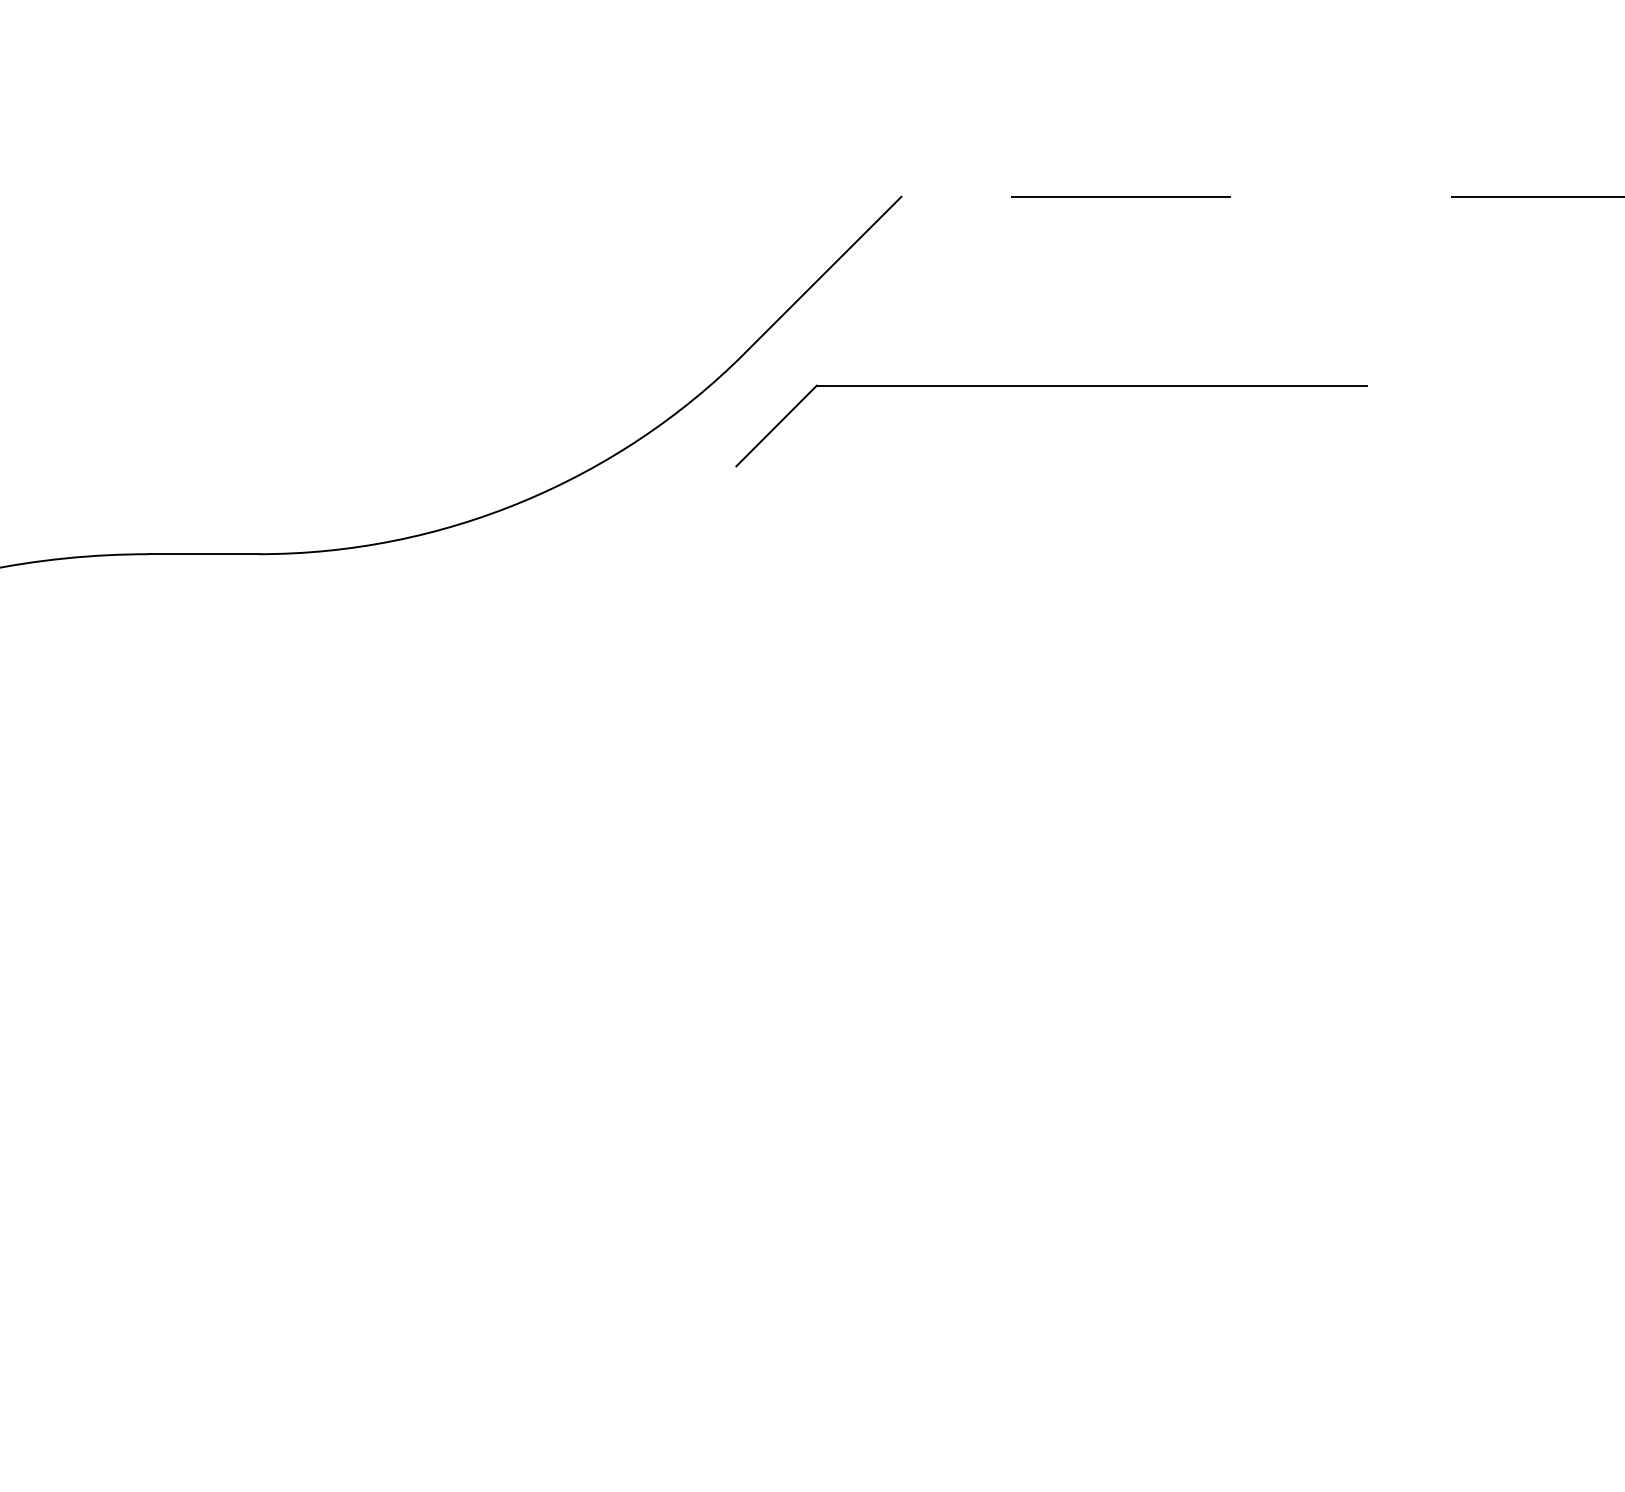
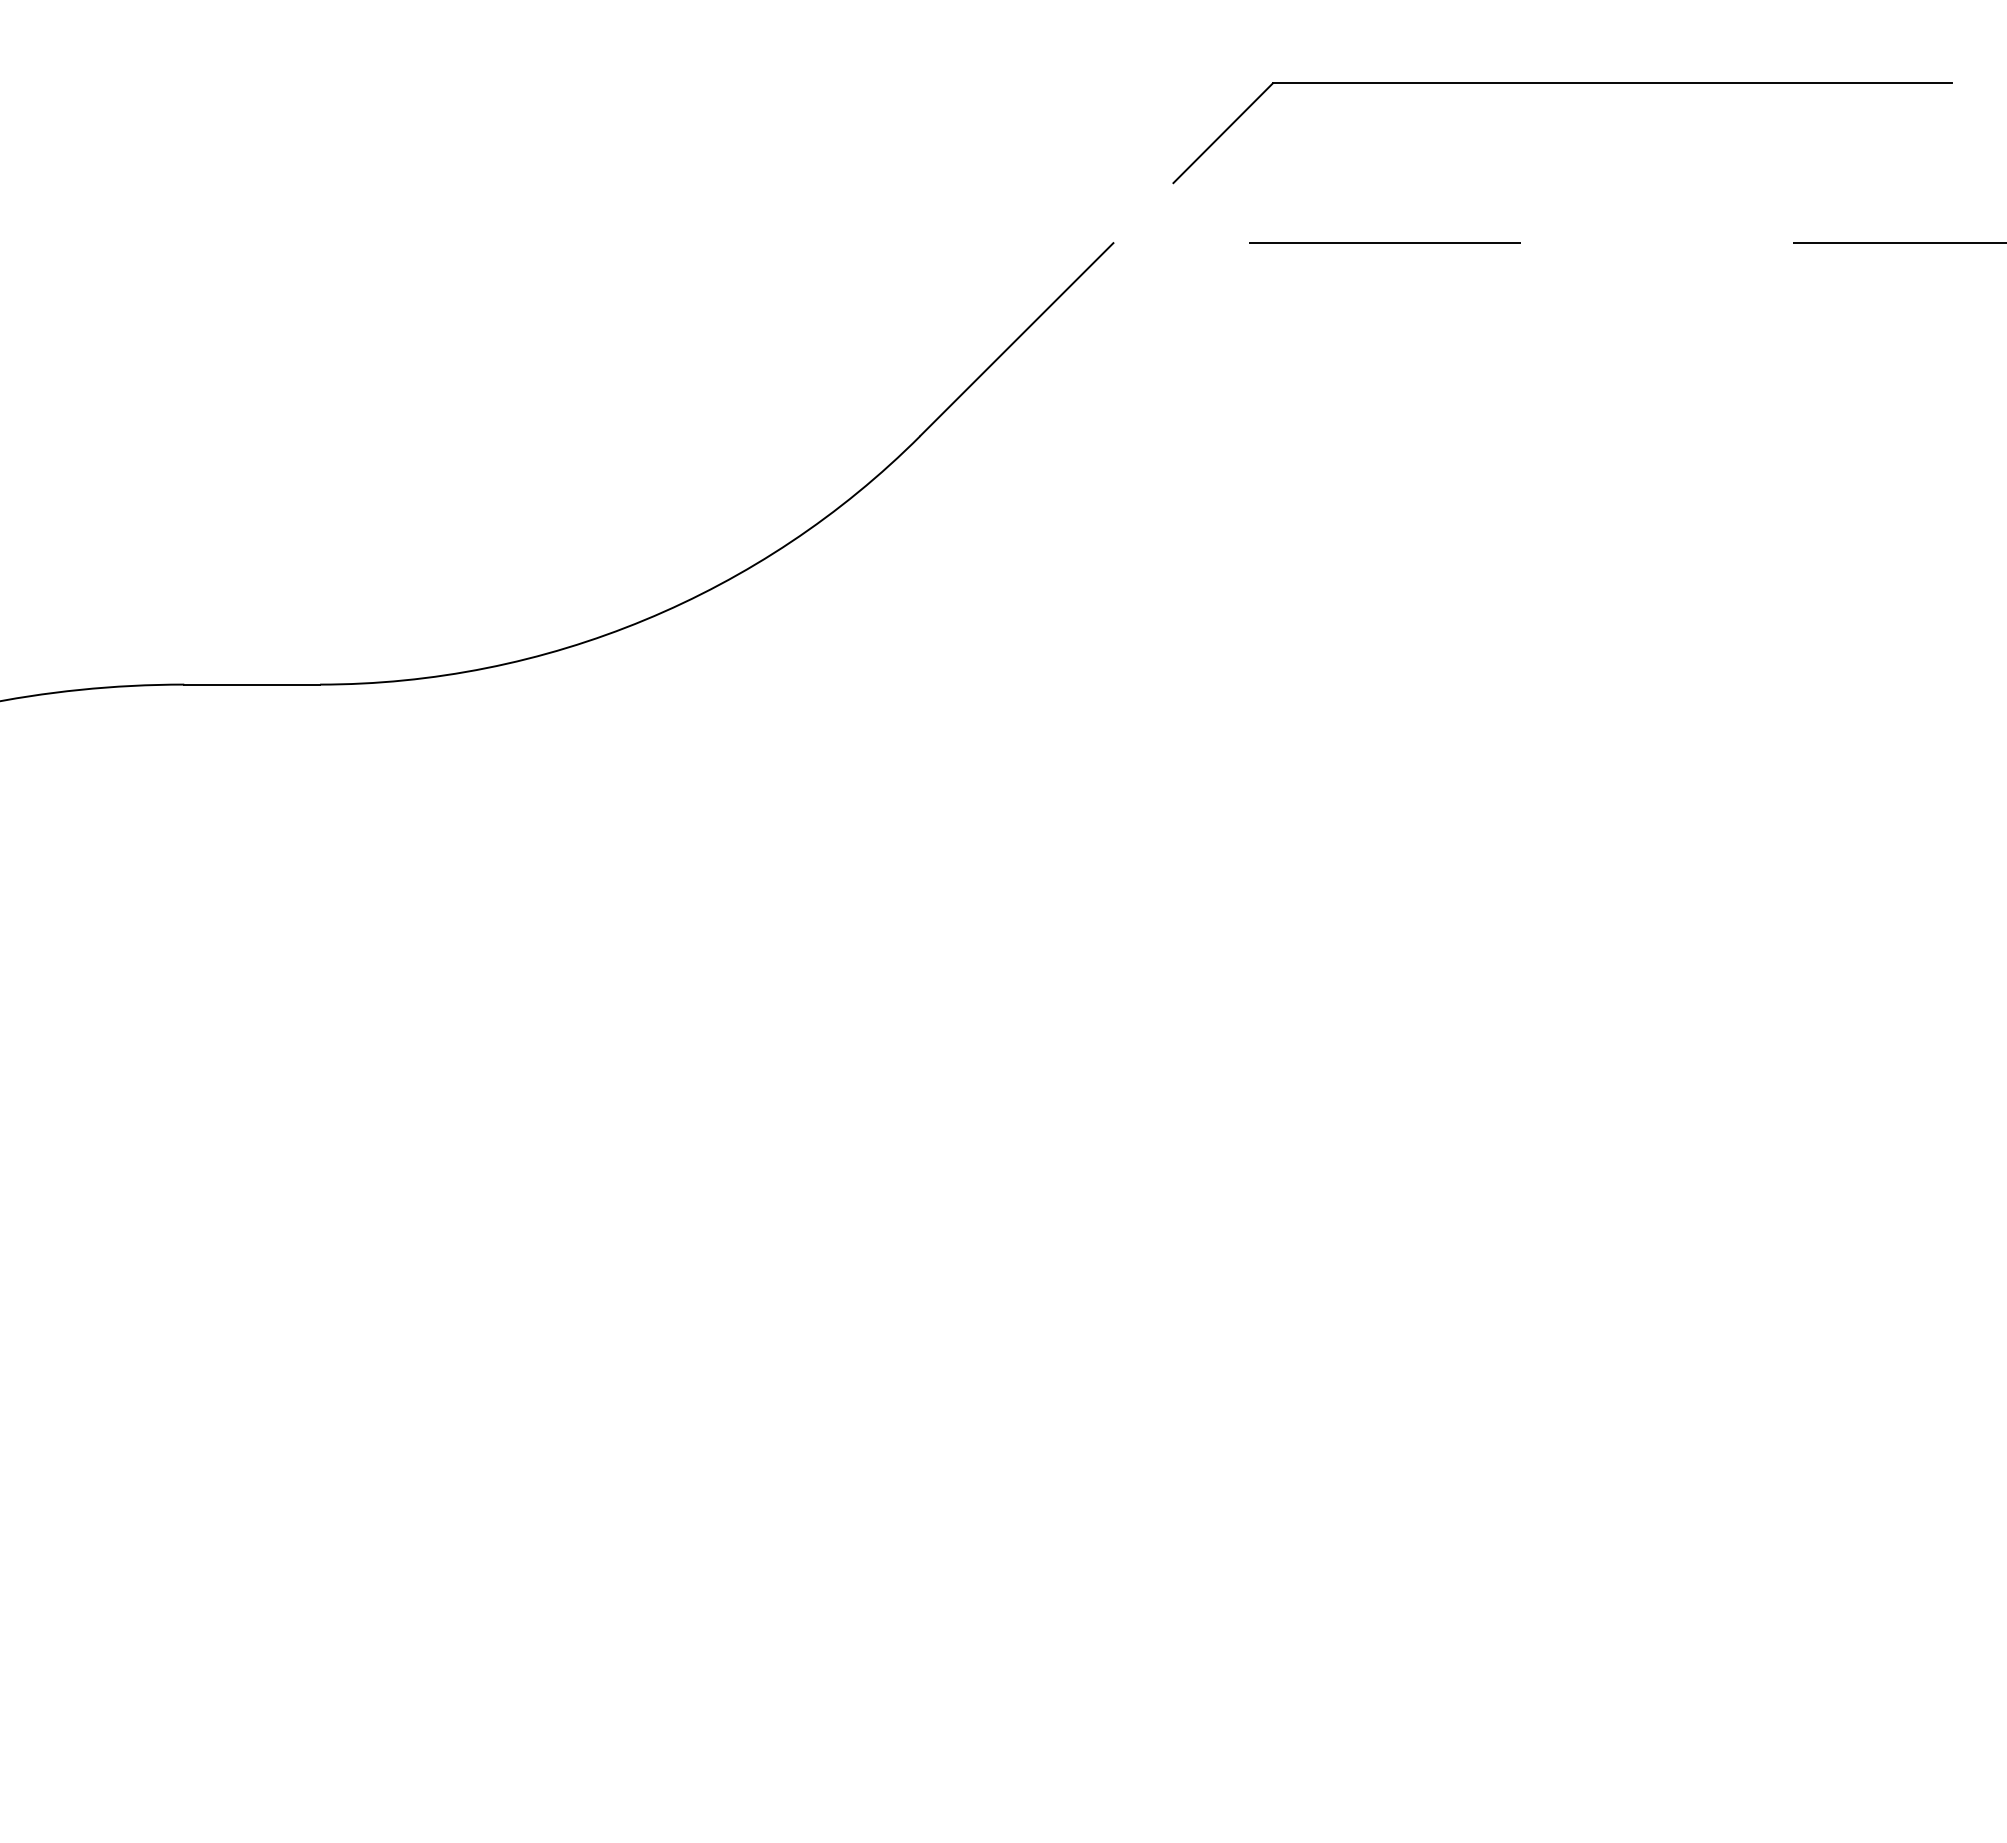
part: (1051, 385) -> (1562, 83), moved

